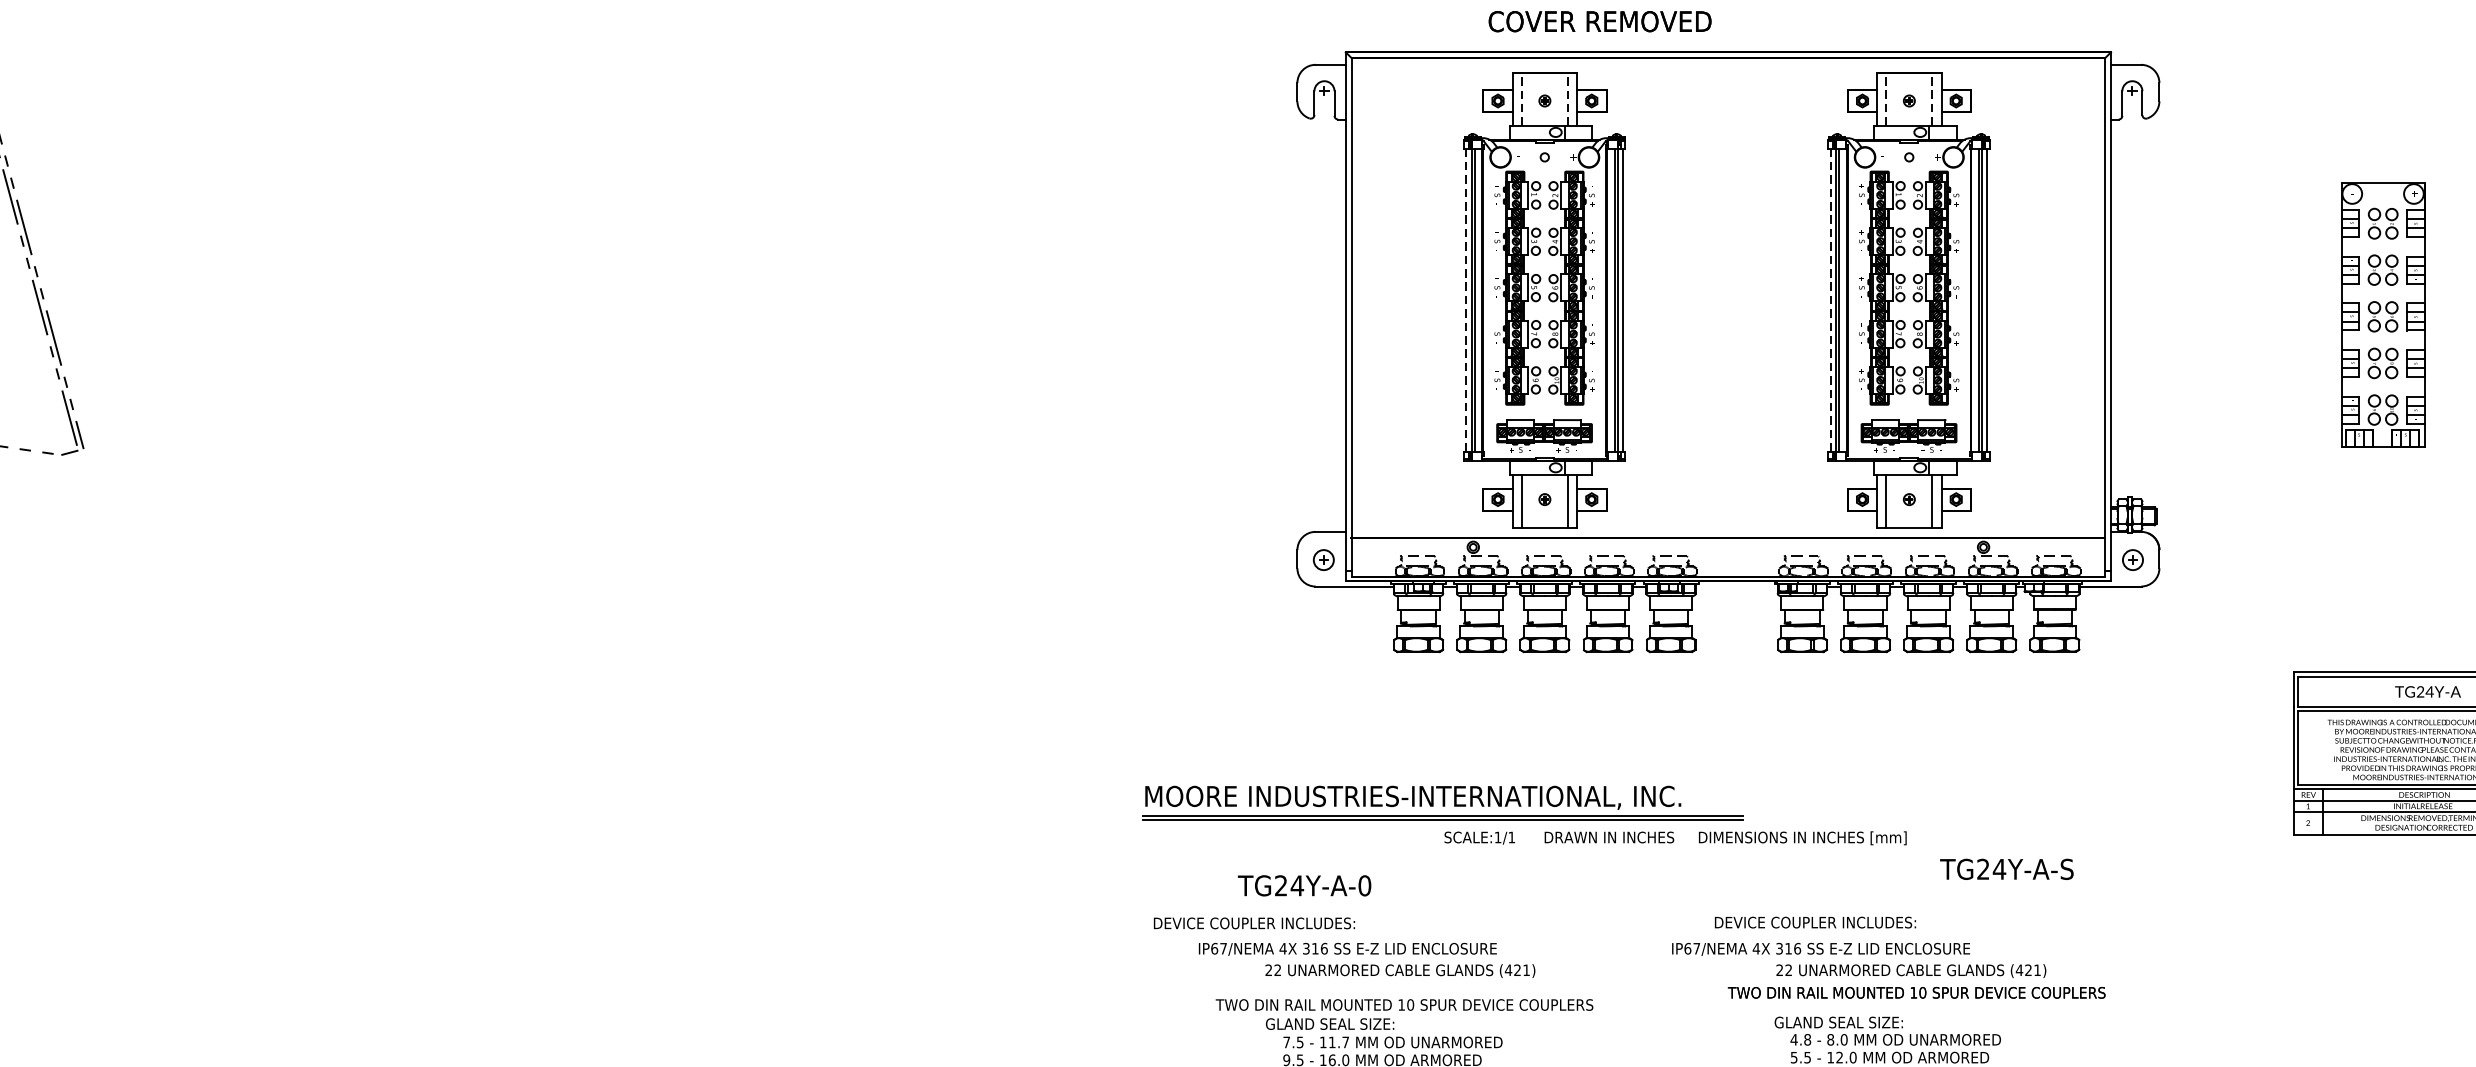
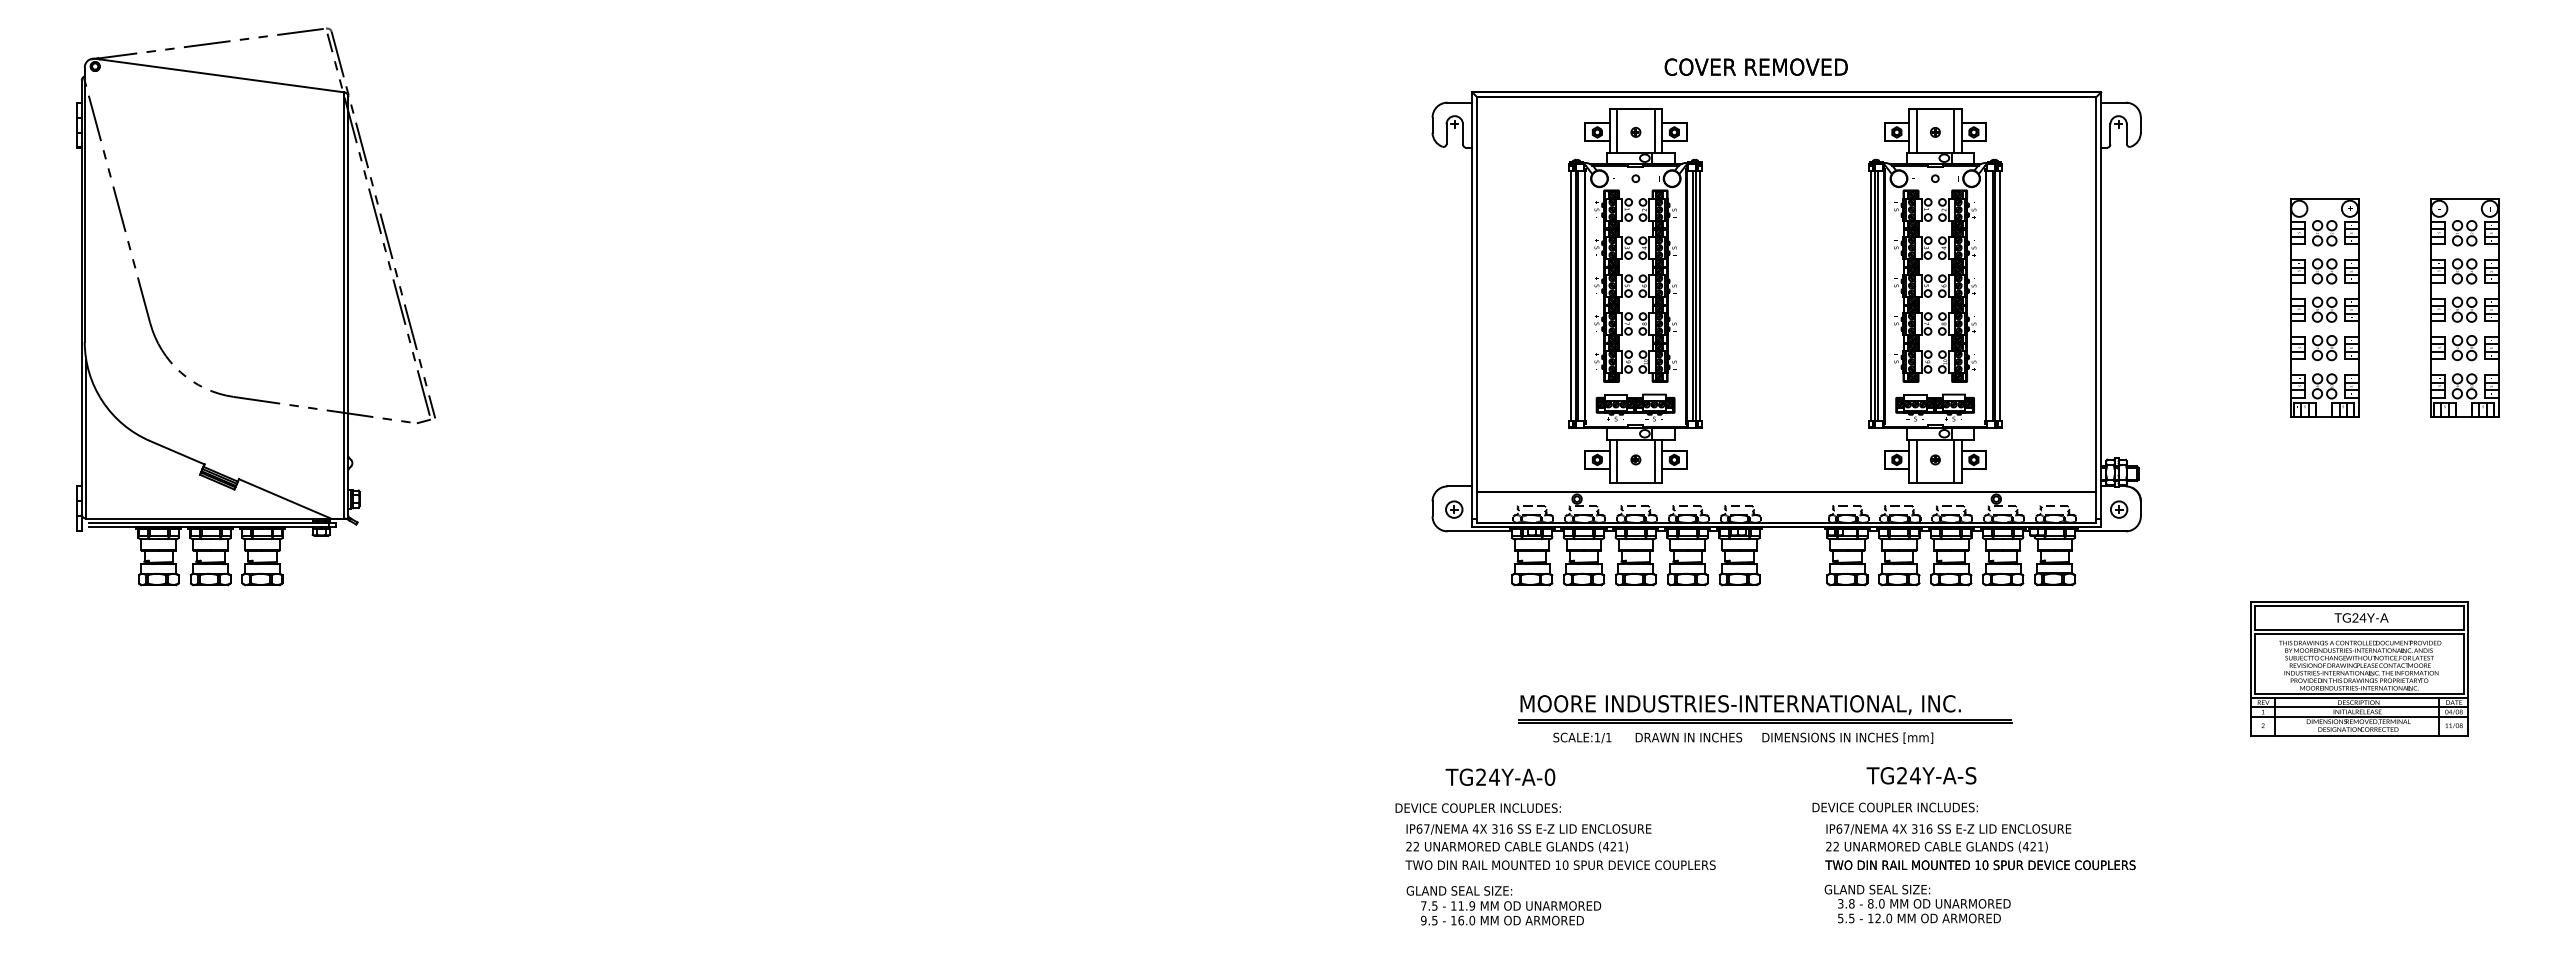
text: (1599, 20) -> (1755, 66), moved
line: (1522, 99) -> (1617, 131), dashed -> solid
line: (1567, 99) -> (1654, 131), dashed -> solid
line: (1886, 99) -> (1916, 131), dashed -> solid
line: (1932, 99) -> (1954, 131), dashed -> solid
line: (1466, 300) -> (1571, 296), dashed -> solid
line: (1830, 300) -> (1870, 296), dashed -> solid
part: (1443, 803) -> (1765, 709), moved
text: (2006, 869) -> (1921, 775), moved
text: (1304, 884) -> (1500, 776), moved
text: (1253, 922) -> (1477, 807), moved
text: (1814, 922) -> (1894, 807), moved
text: (1347, 949) -> (1528, 829), moved
text: (1820, 949) -> (1948, 829), moved
text: (1916, 993) -> (1980, 865), moved
text: (1404, 1004) -> (1560, 864), moved
text: (1793, 1039) -> (1840, 903), 4.8 -> 3.8
text: (1346, 1041) -> (1472, 905), 11.7 -> 11.9

